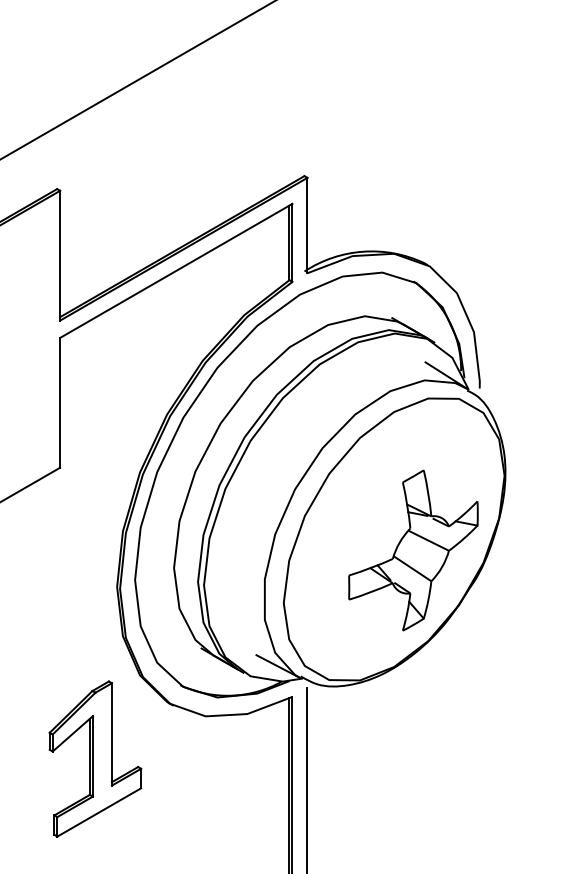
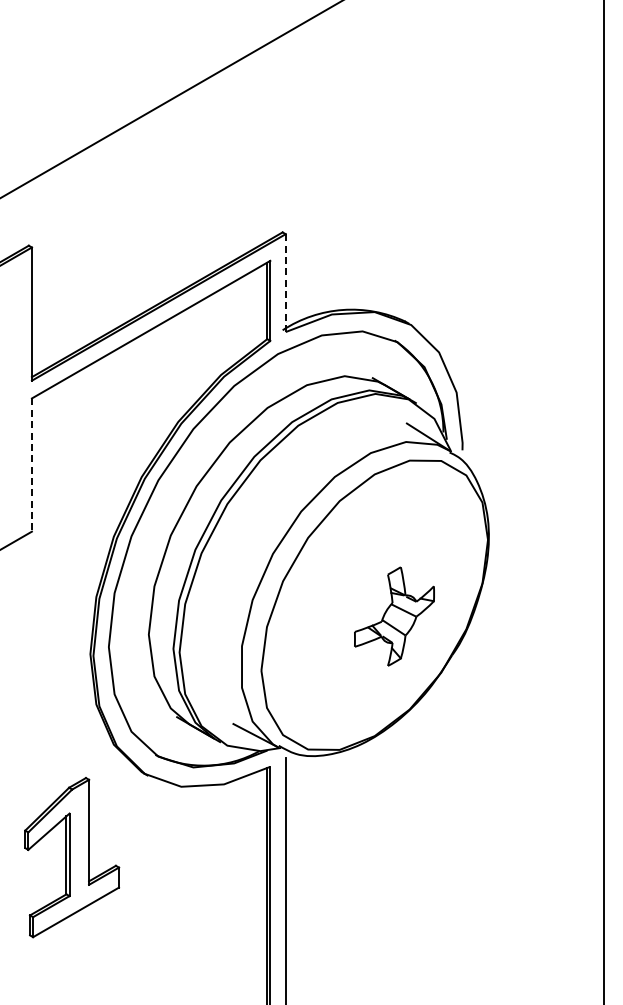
line: (307, 225) -> (285, 283), solid -> dashed
line: (59, 403) -> (31, 465), solid -> dashed
part: (413, 550) -> (394, 616), size x0.6
part: (95, 758) -> (72, 857), moved

